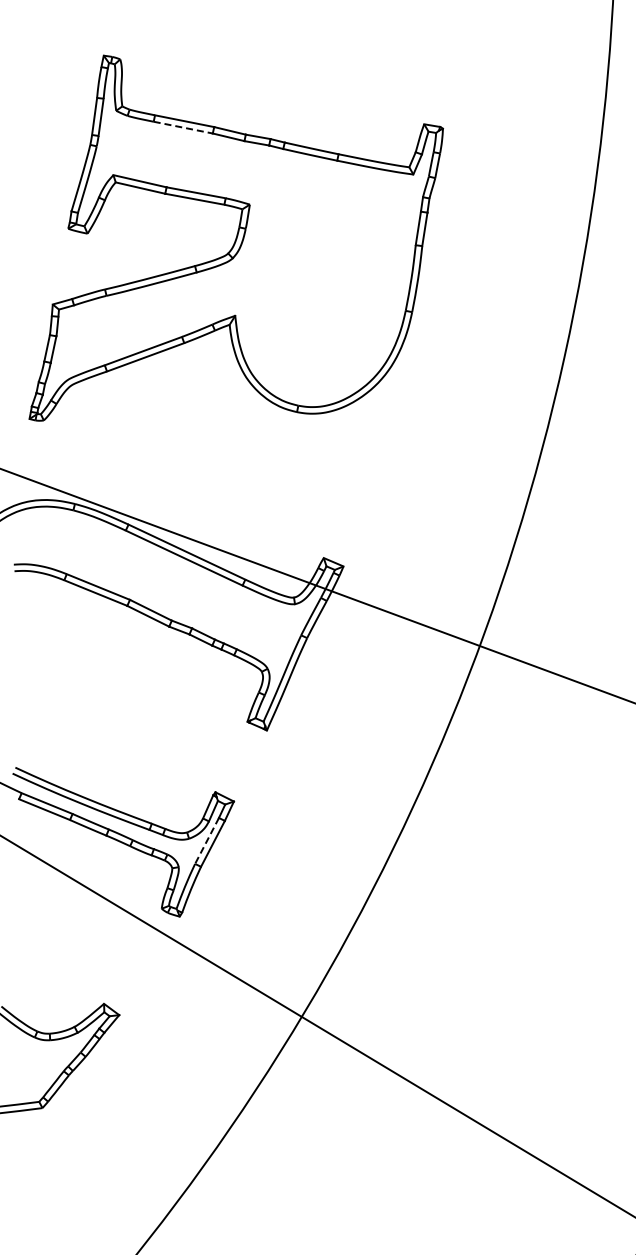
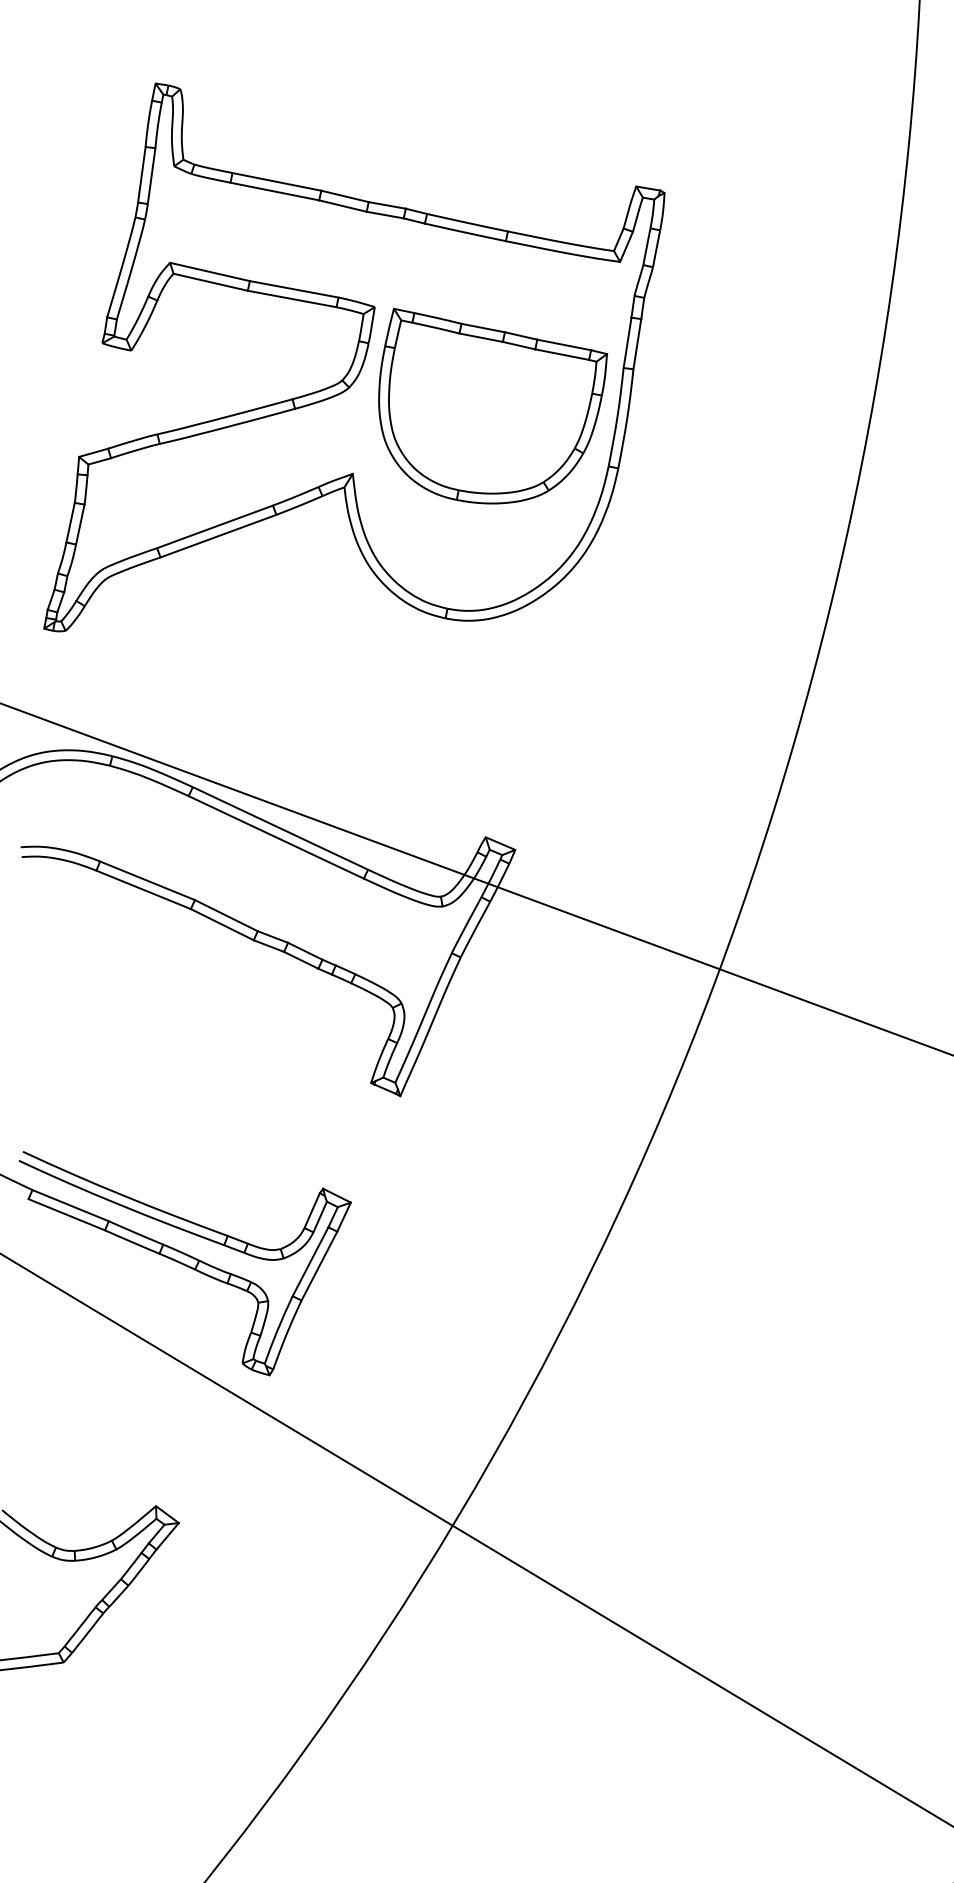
line: (183, 127) -> (275, 191), dashed -> solid
part: (328, 270) -> (492, 405), added
line: (207, 840) -> (311, 1261), dashed -> solid

